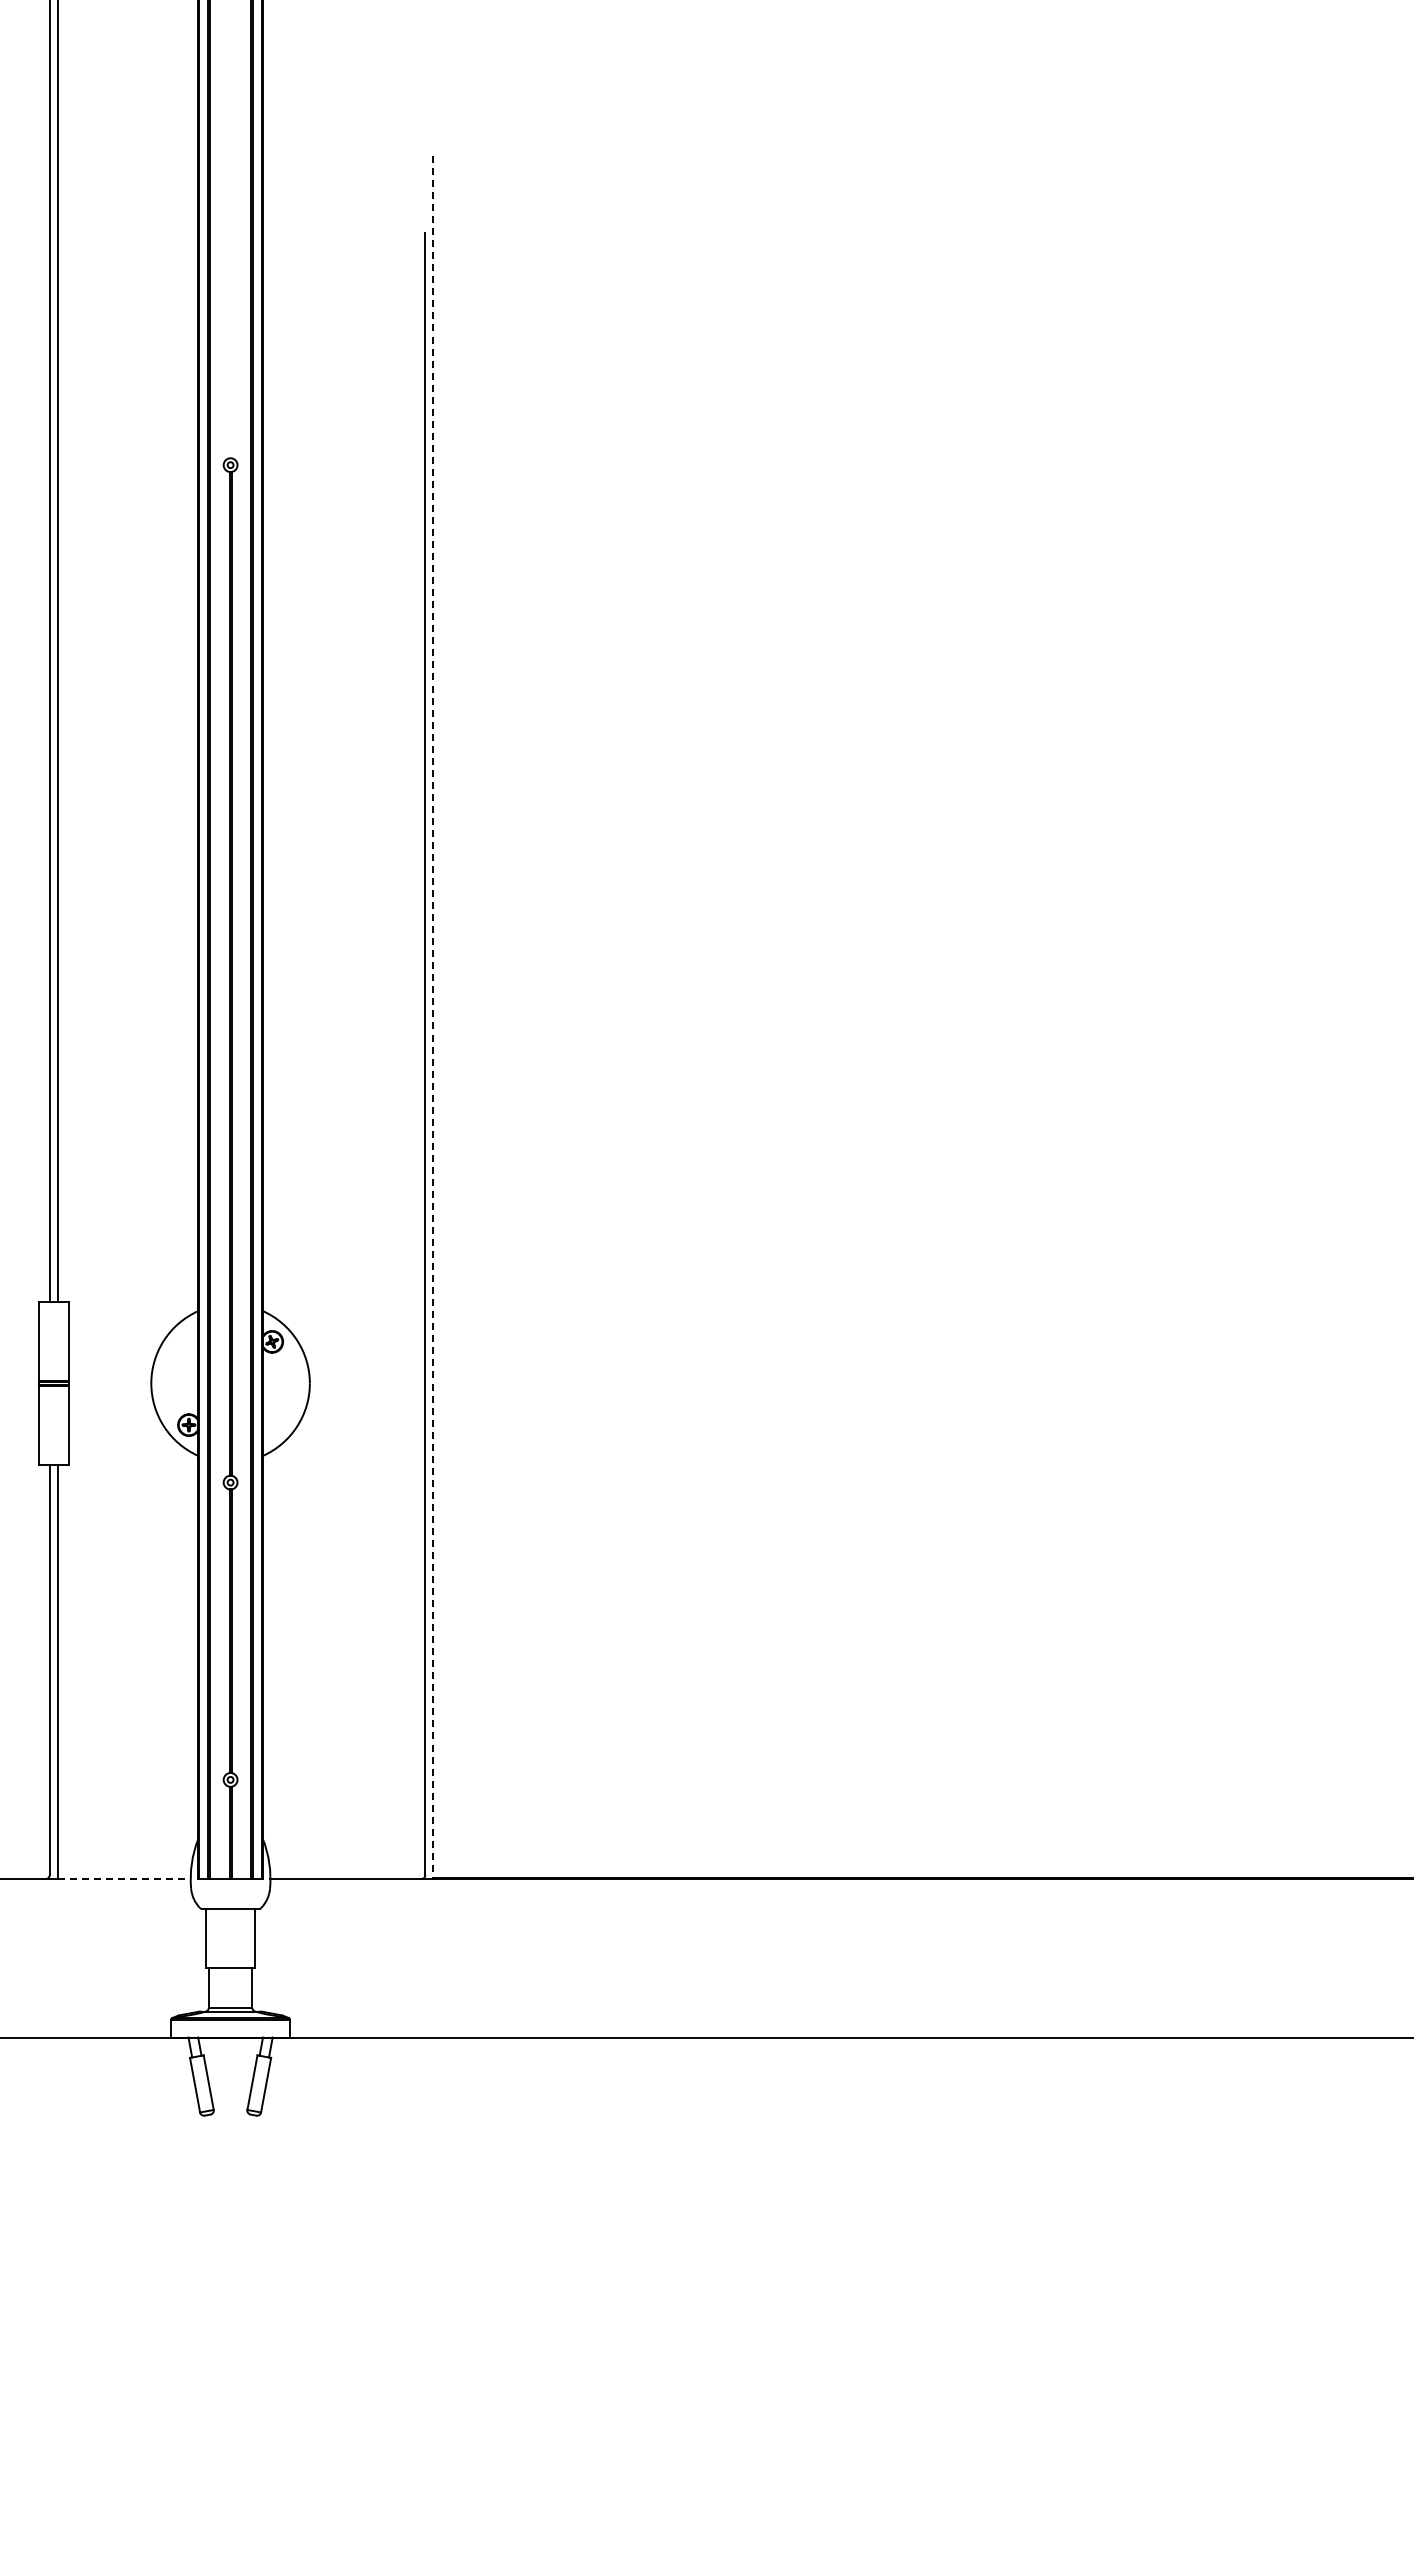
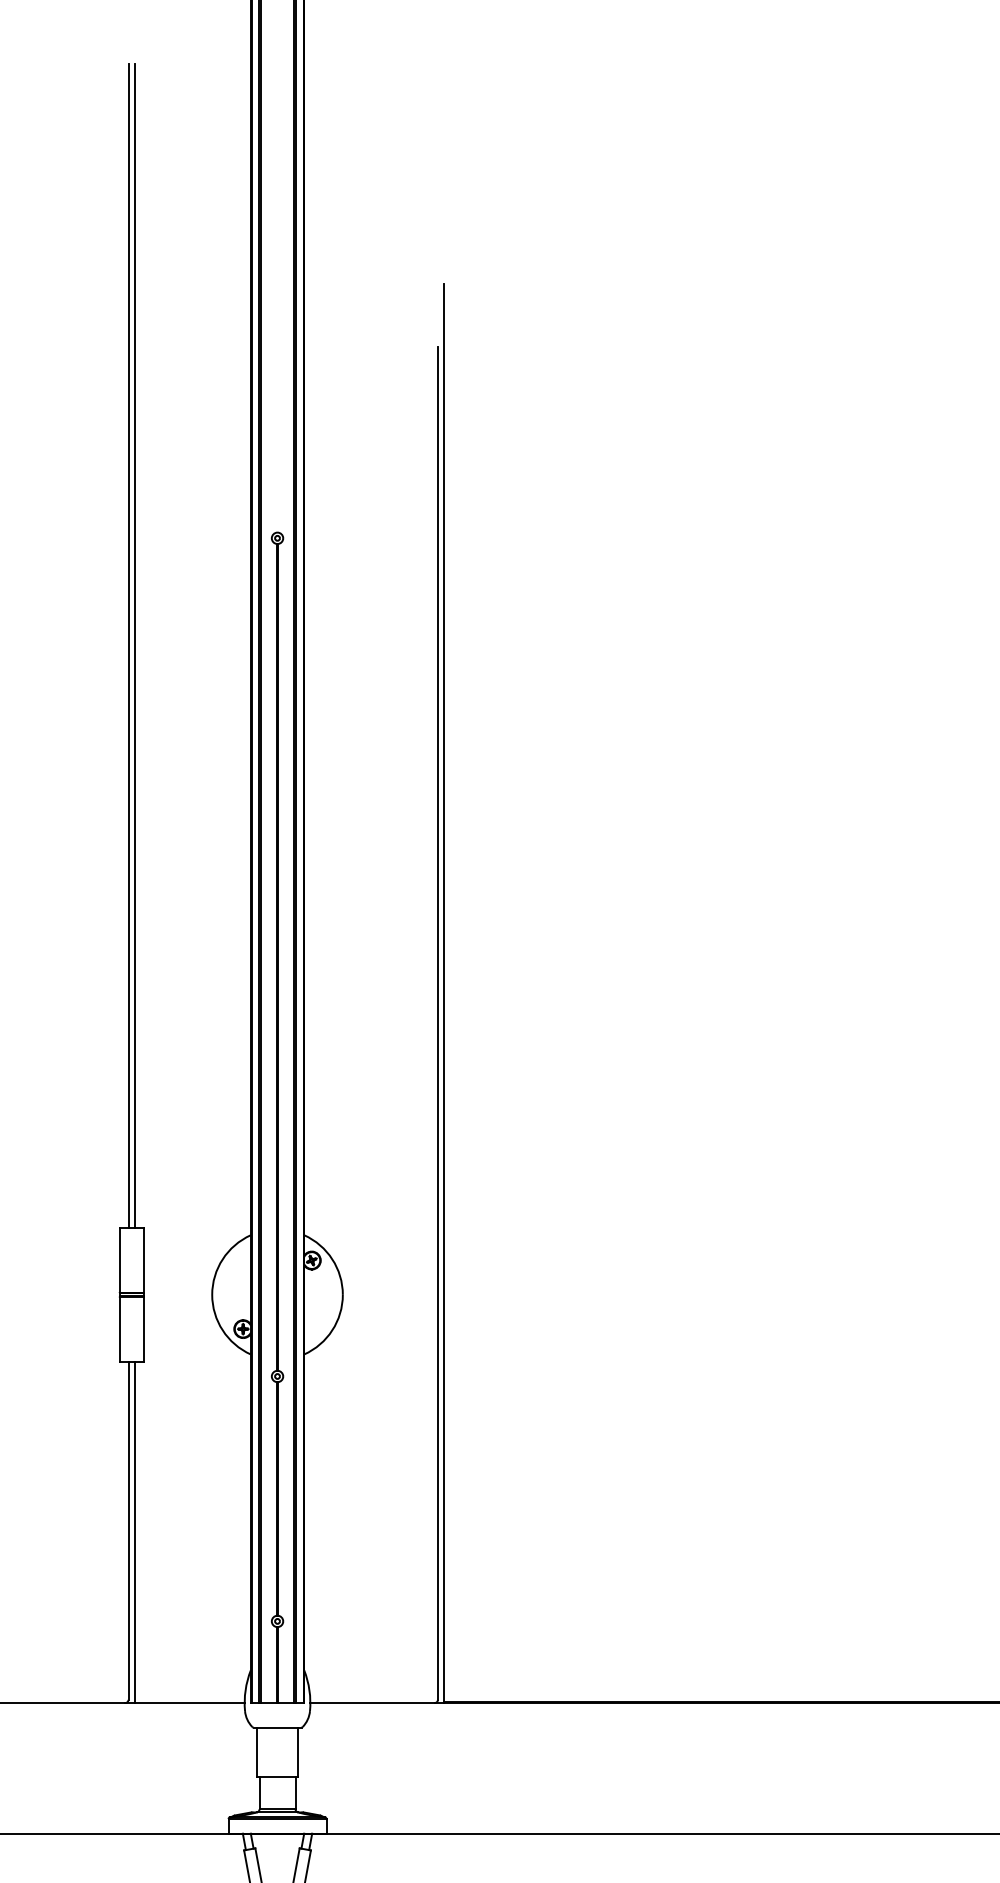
line: (433, 1017) -> (444, 993), dashed -> solid
line: (124, 1879) -> (190, 1703), dashed -> solid

